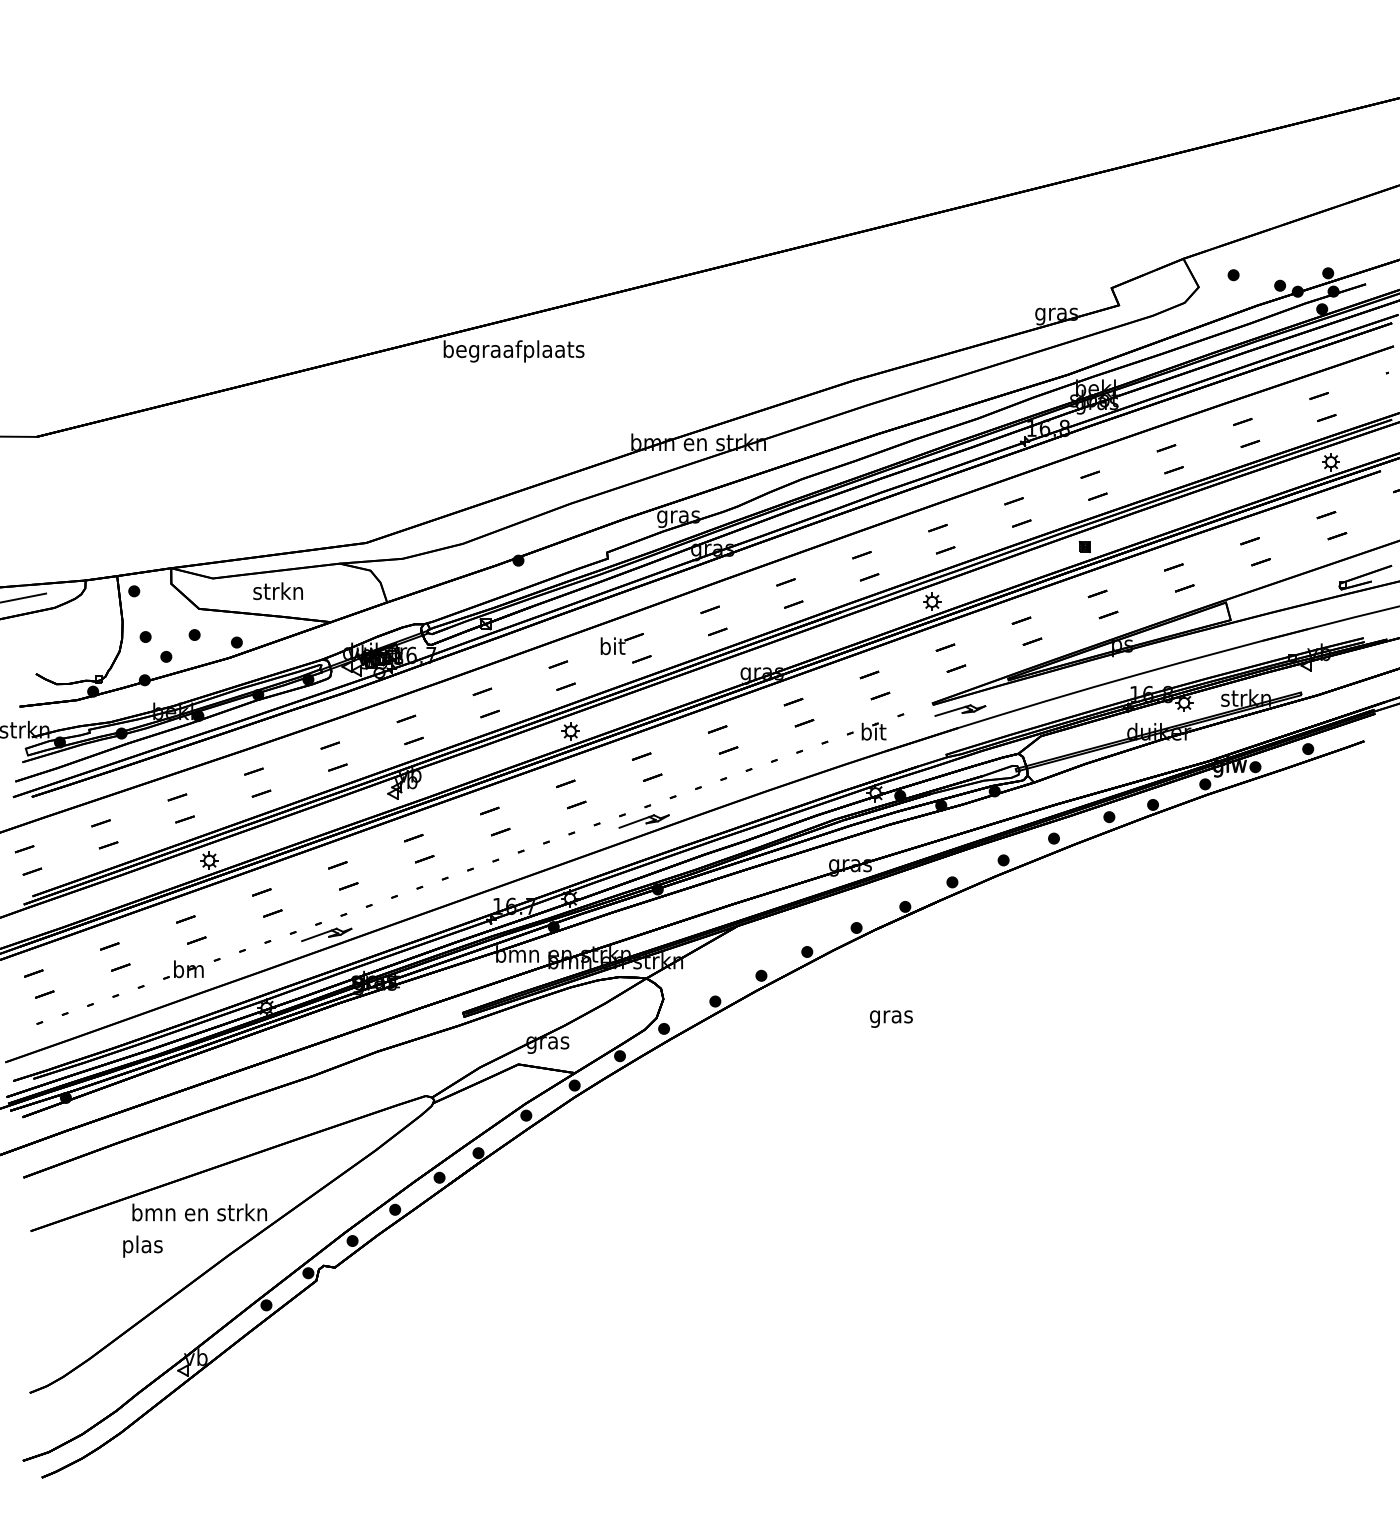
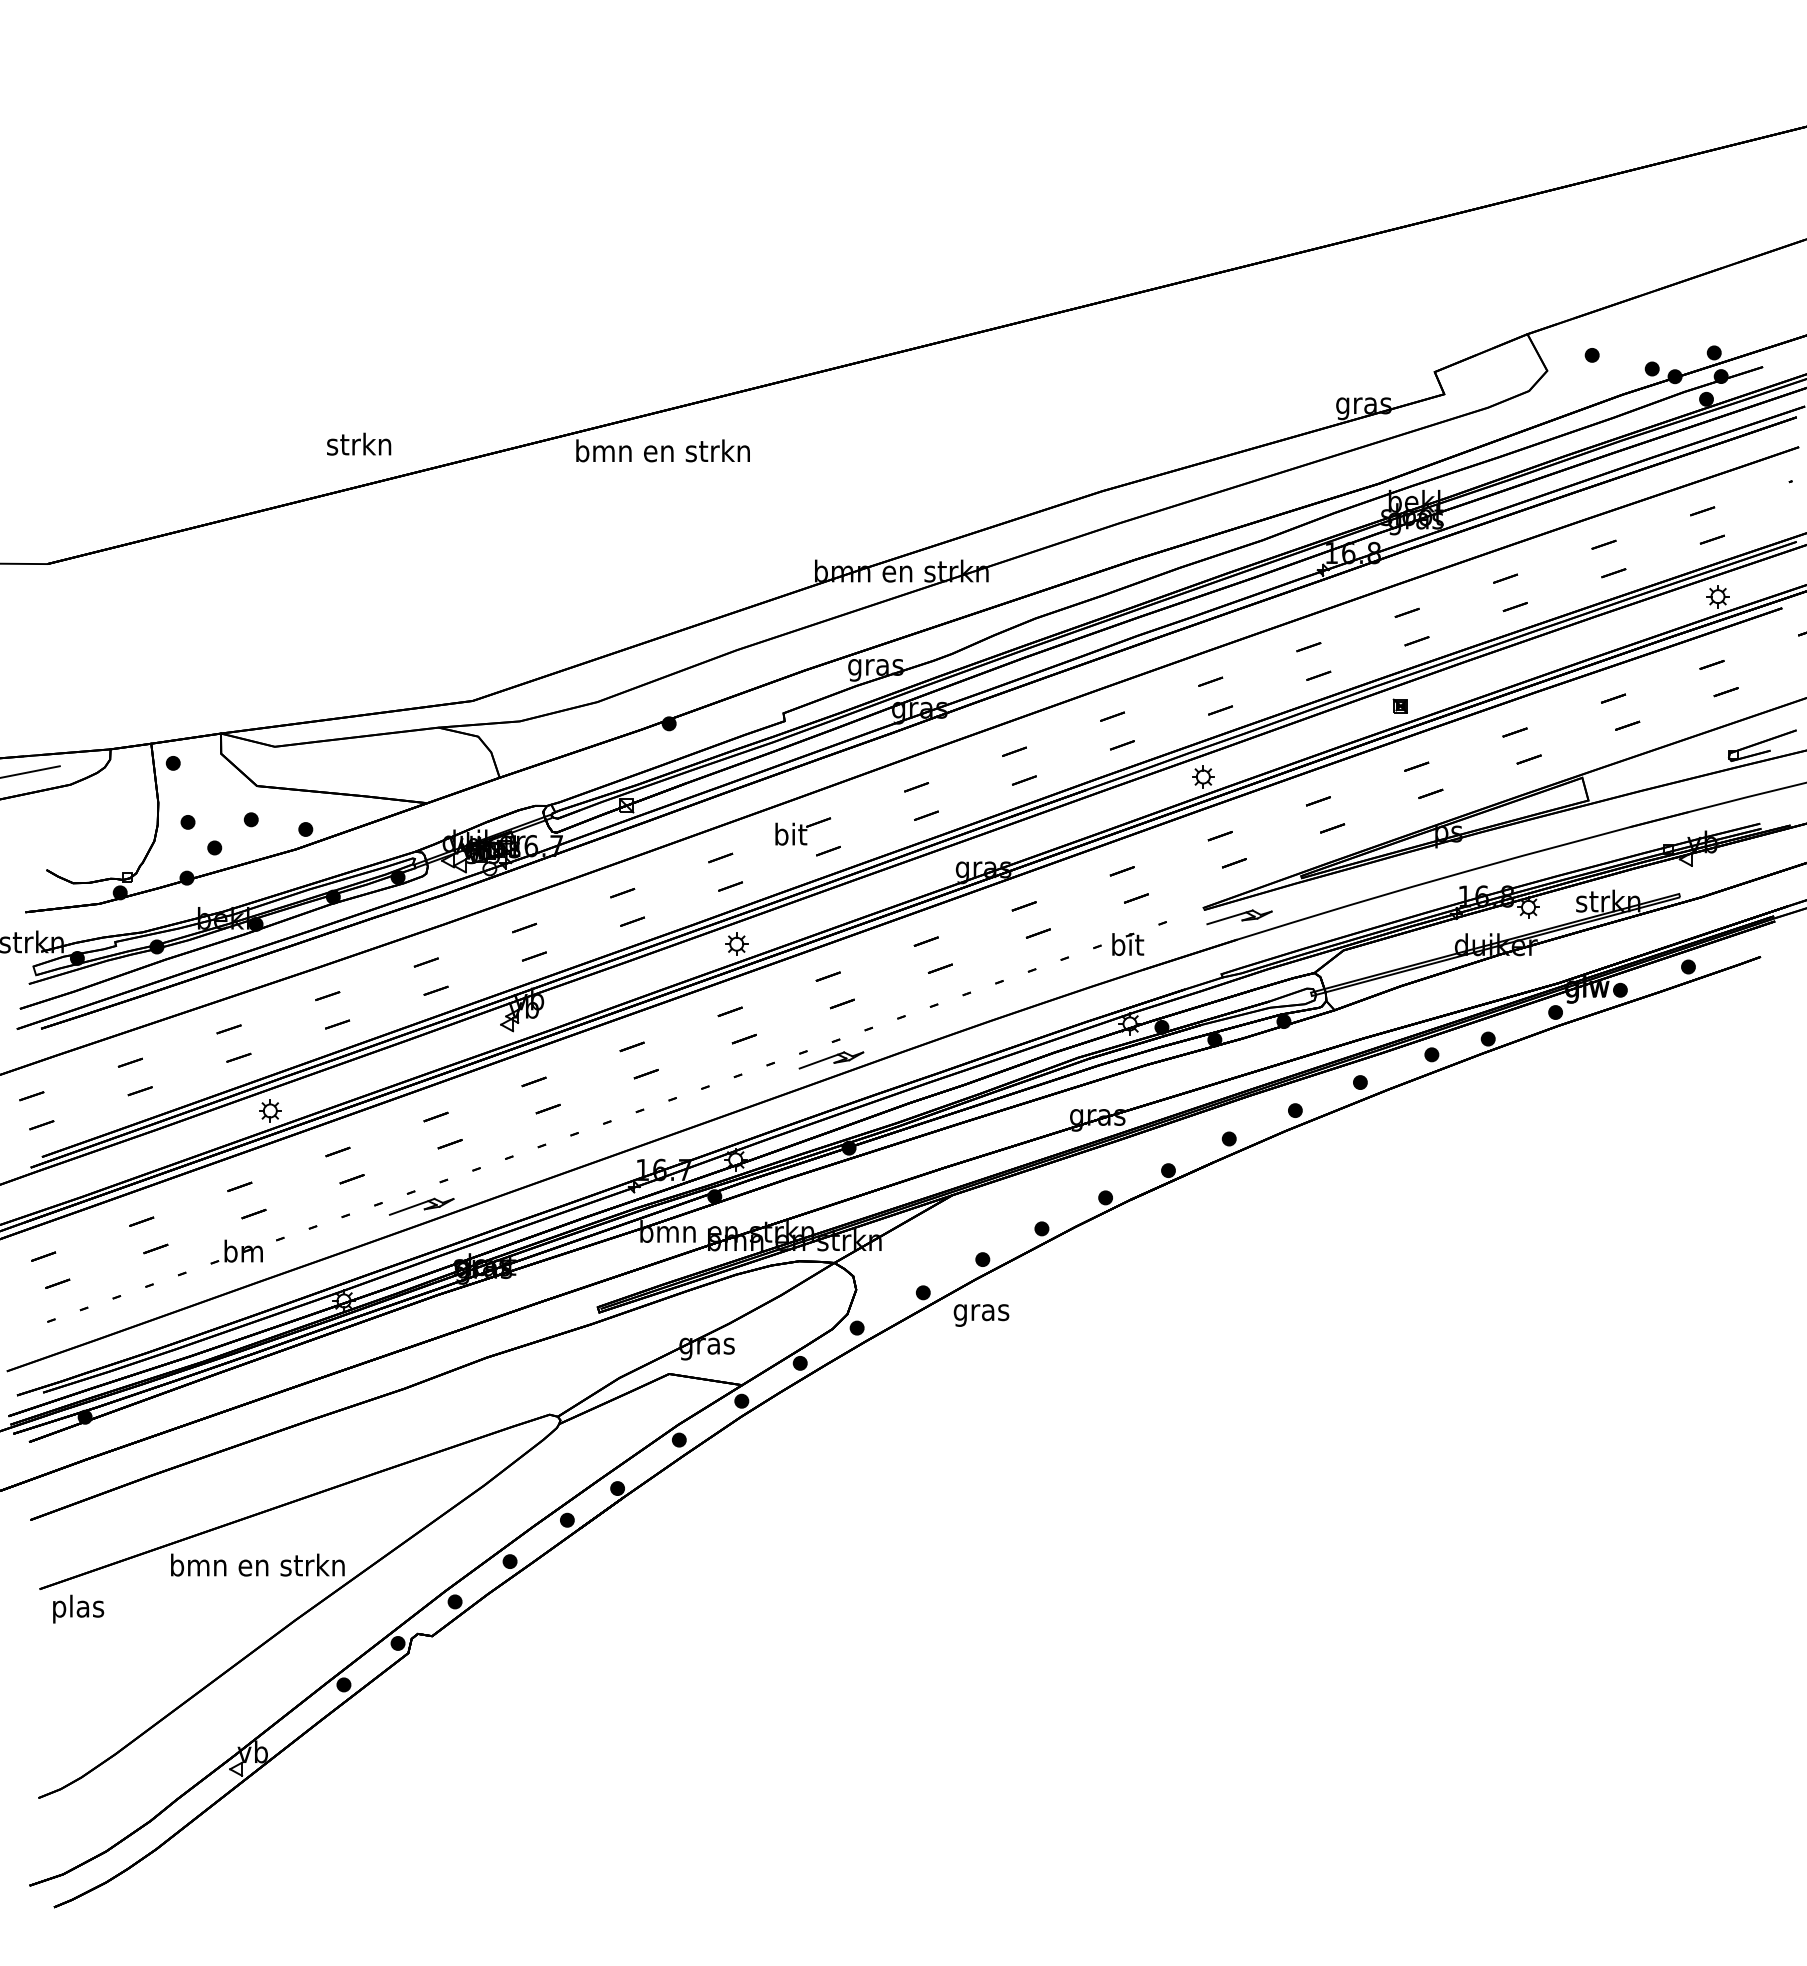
text: (514, 351) -> (663, 453), begraafplaats -> bmn en strkn
text: (278, 590) -> (359, 443), moved
text: (891, 1019) -> (981, 1315), moved
text: (142, 1246) -> (78, 1608), moved

